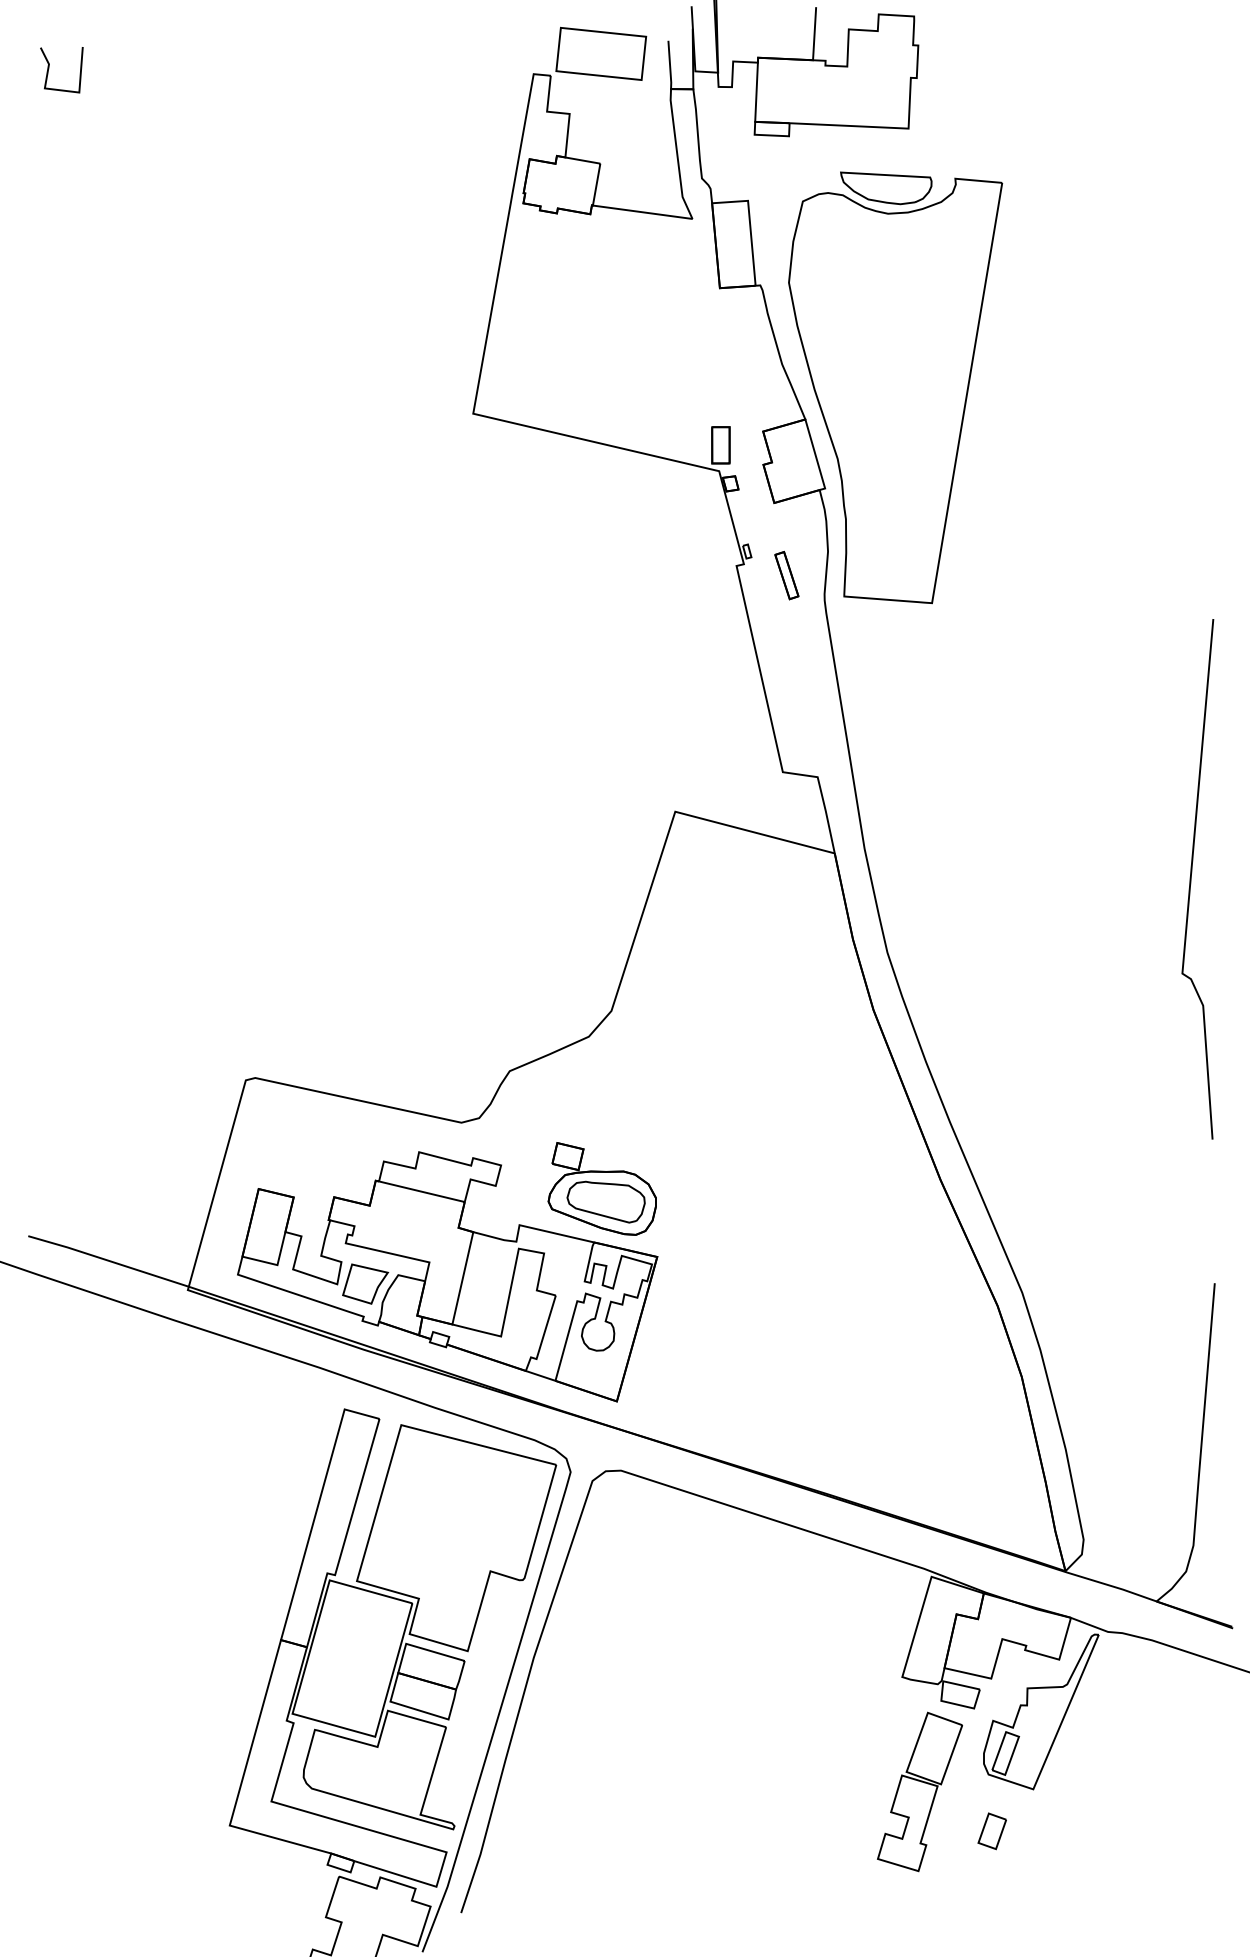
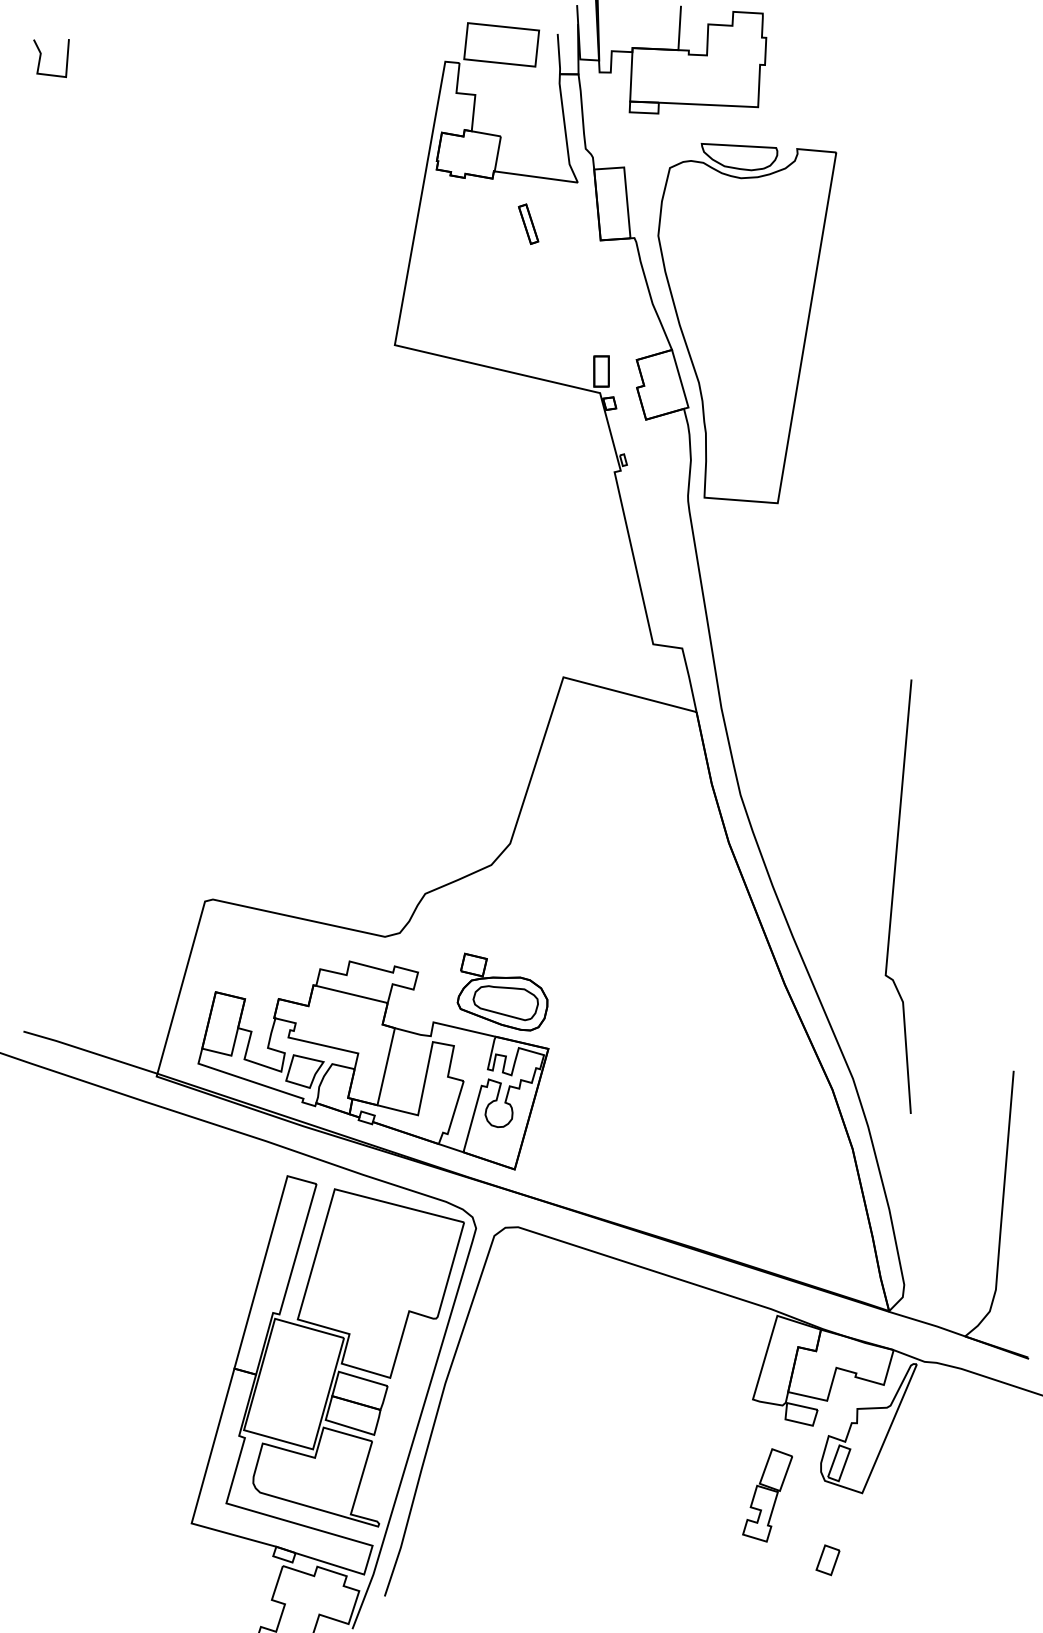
part: (786, 574) -> (528, 223), moved
curve: (1191, 879) -> (893, 896), moved
part: (919, 1792) -> (767, 1495), size x0.7
part: (991, 1831) -> (827, 1560), moved

